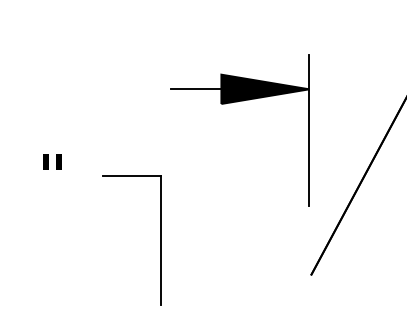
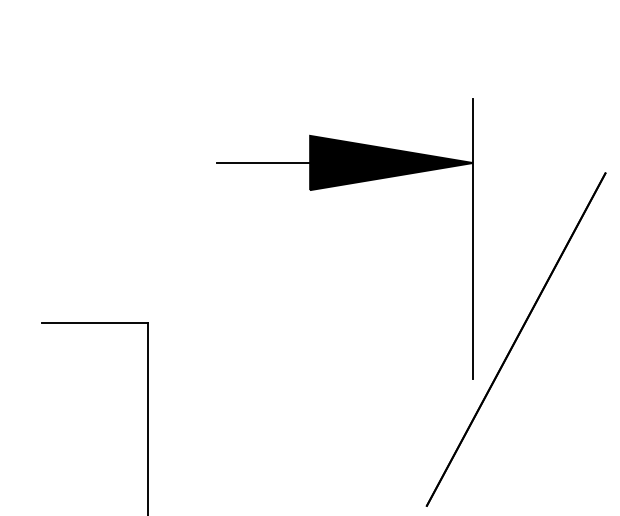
part: (237, 102) -> (339, 187), moved

